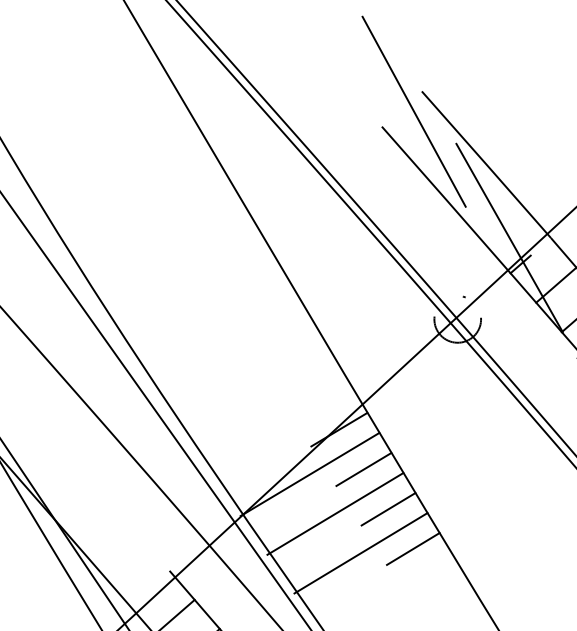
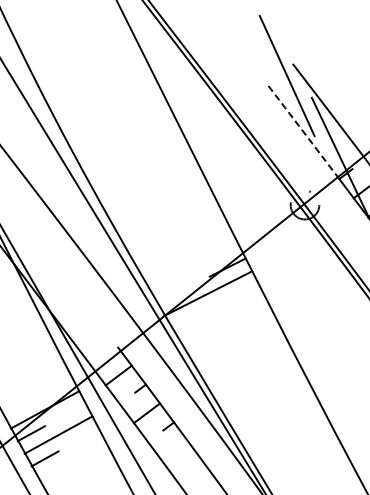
line: (446, 200) -> (303, 131), solid -> dashed
line: (363, 470) -> (240, 293), removed
line: (388, 509) -> (254, 318), removed
line: (335, 513) -> (221, 318), removed
line: (412, 548) -> (267, 343), removed
line: (360, 553) -> (235, 344), removed

